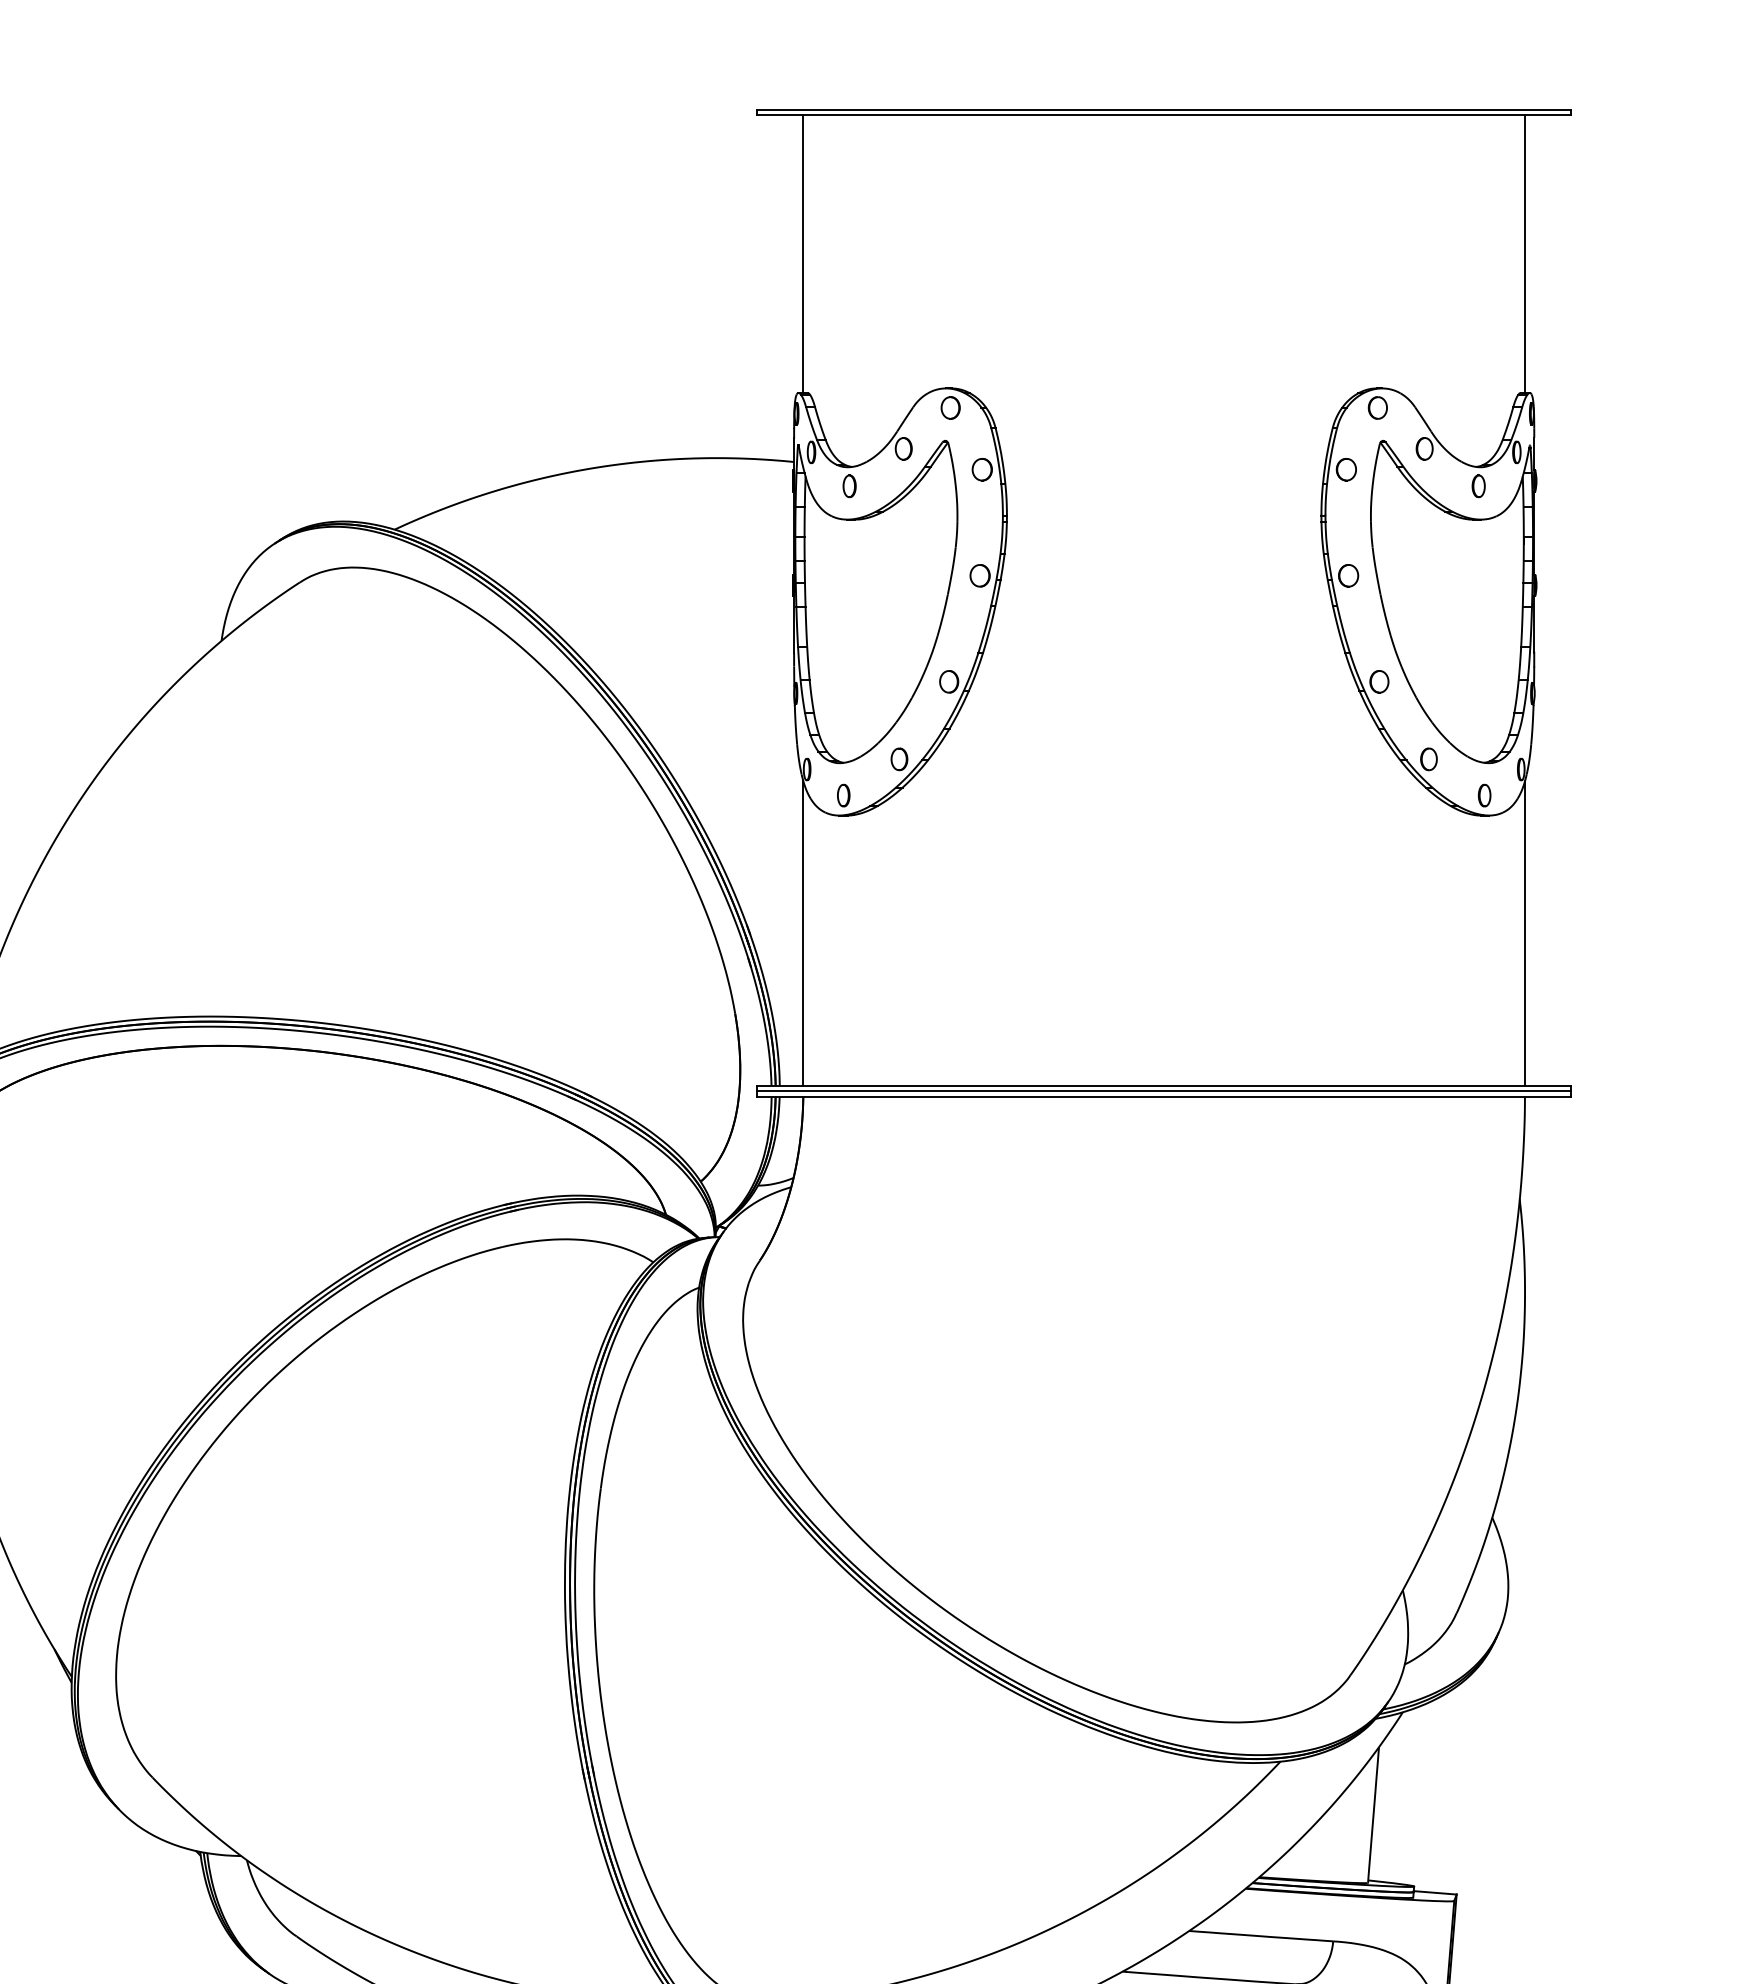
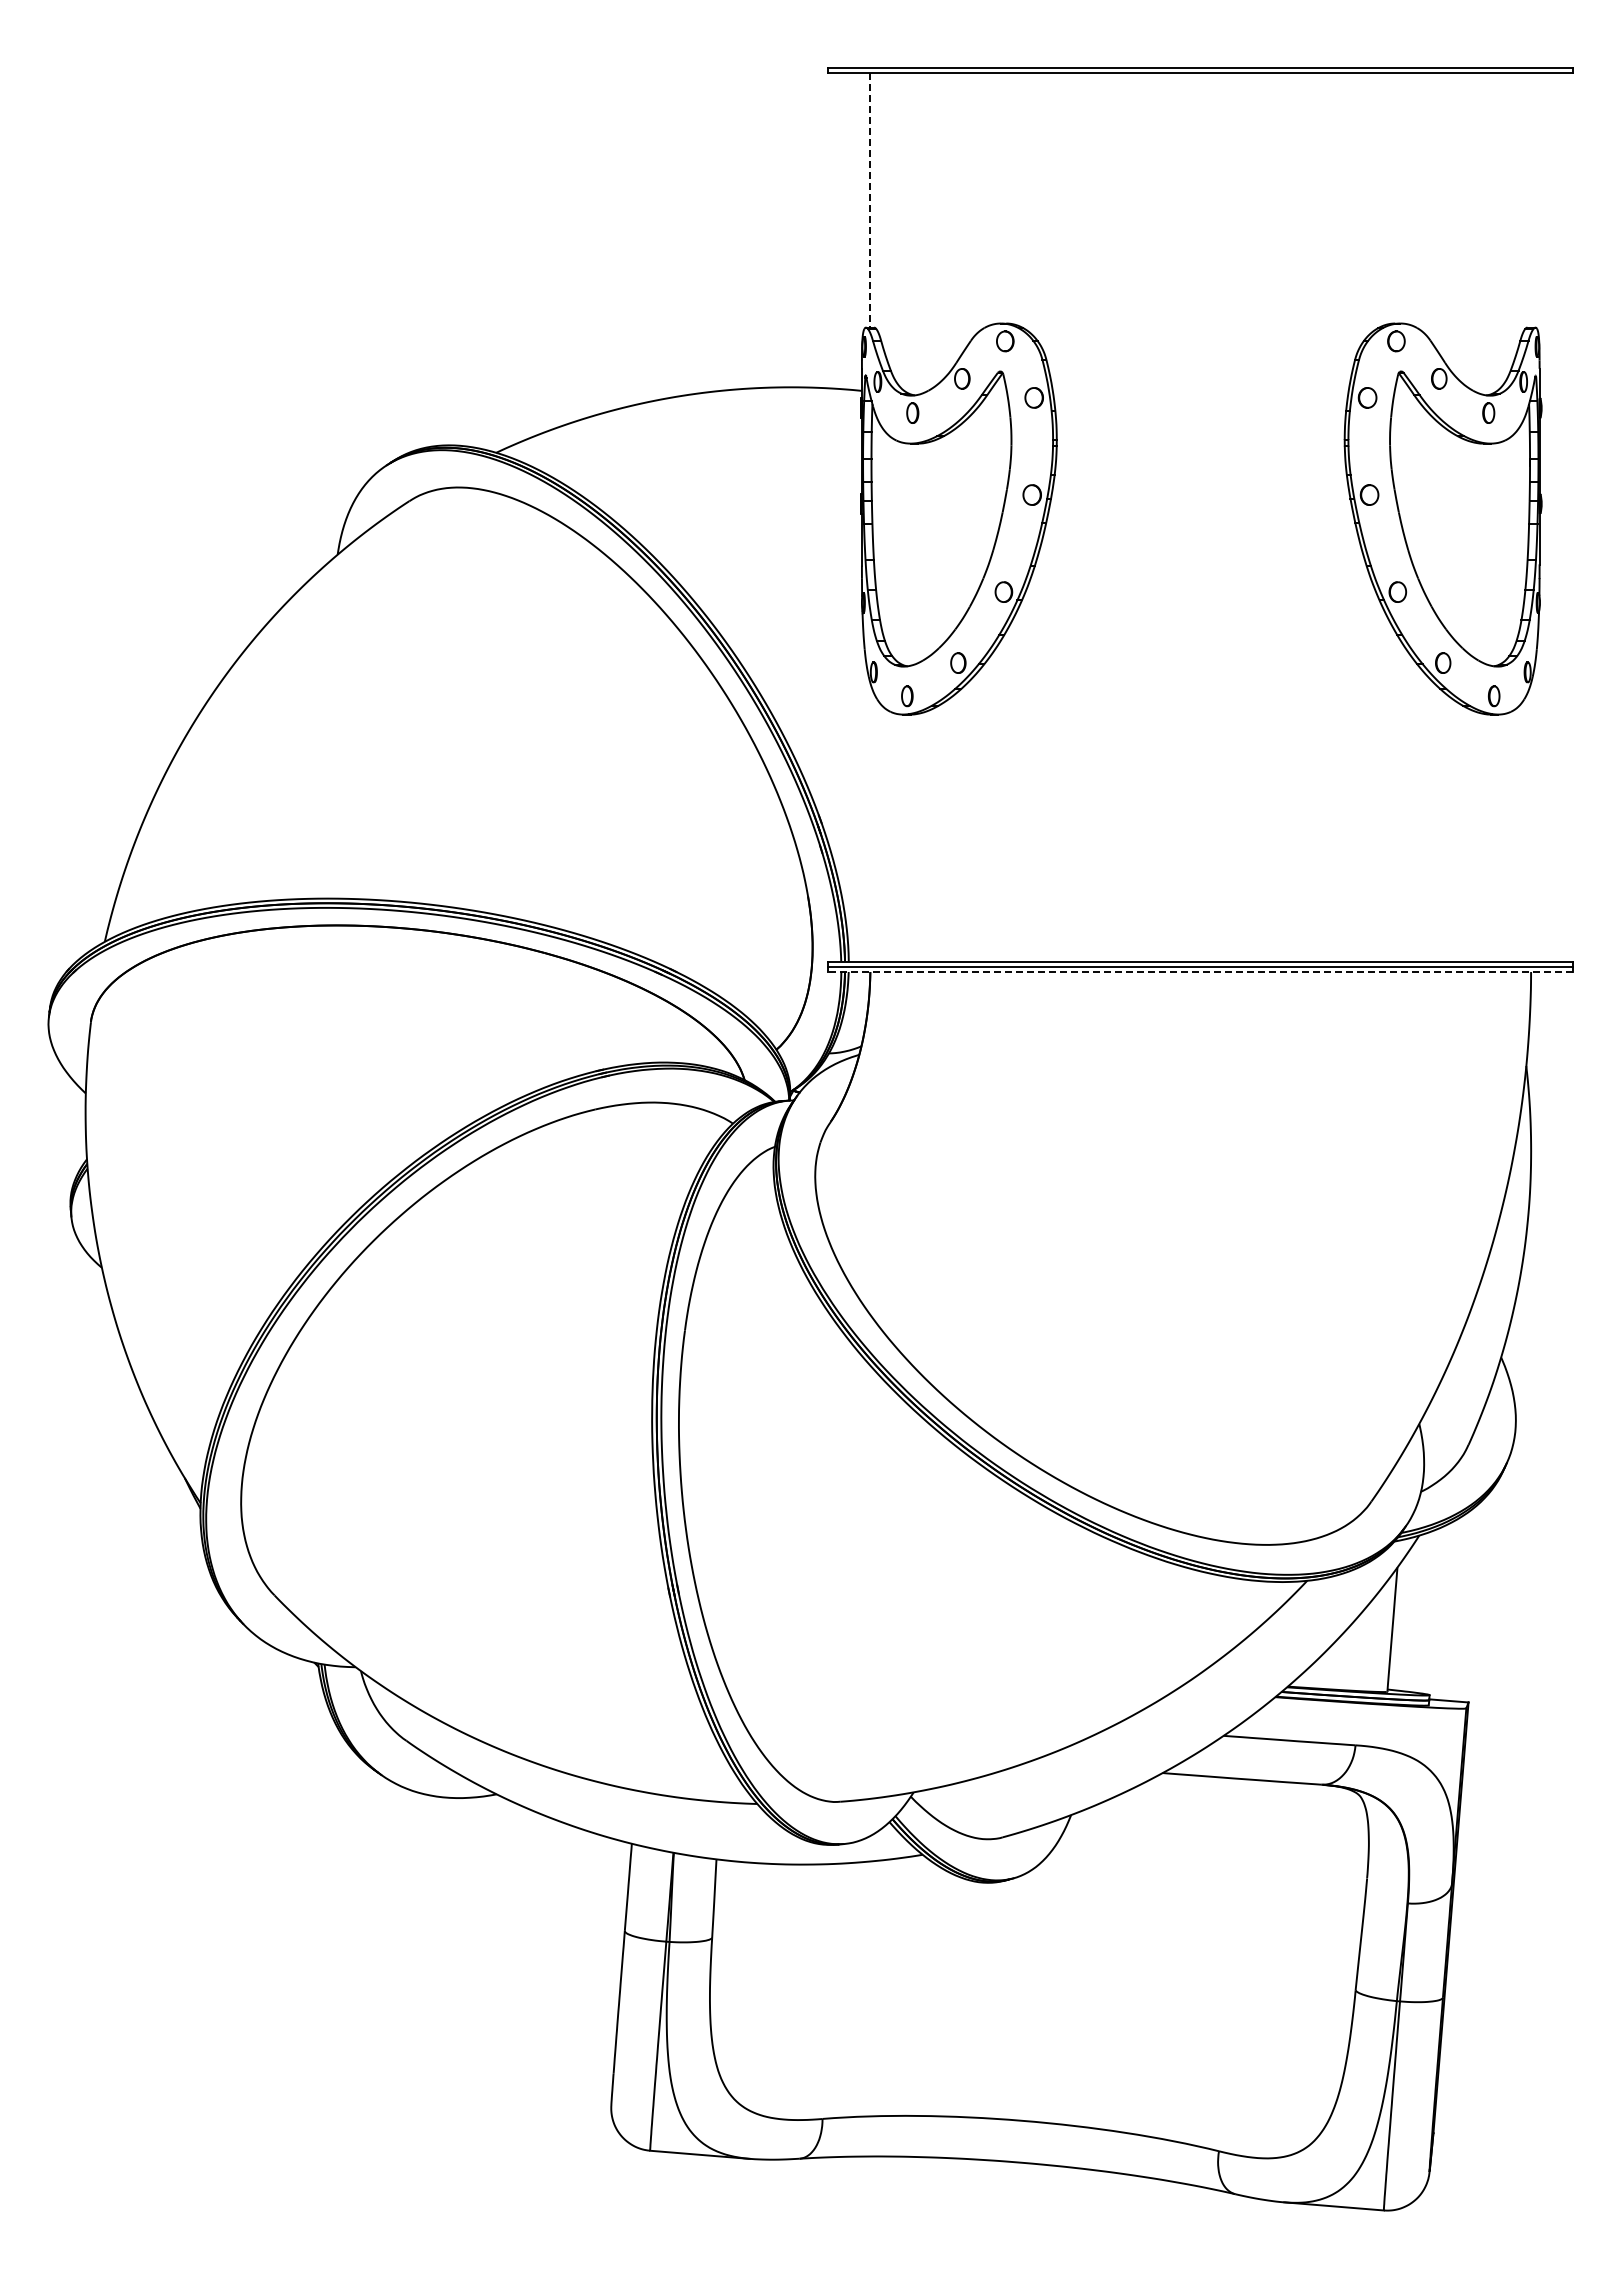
line: (1525, 254) -> (1531, 200), removed
line: (803, 255) -> (870, 201), solid -> dashed
line: (803, 933) -> (870, 822), removed
line: (1525, 933) -> (1531, 822), removed
line: (1163, 1097) -> (1200, 972), solid -> dashed

